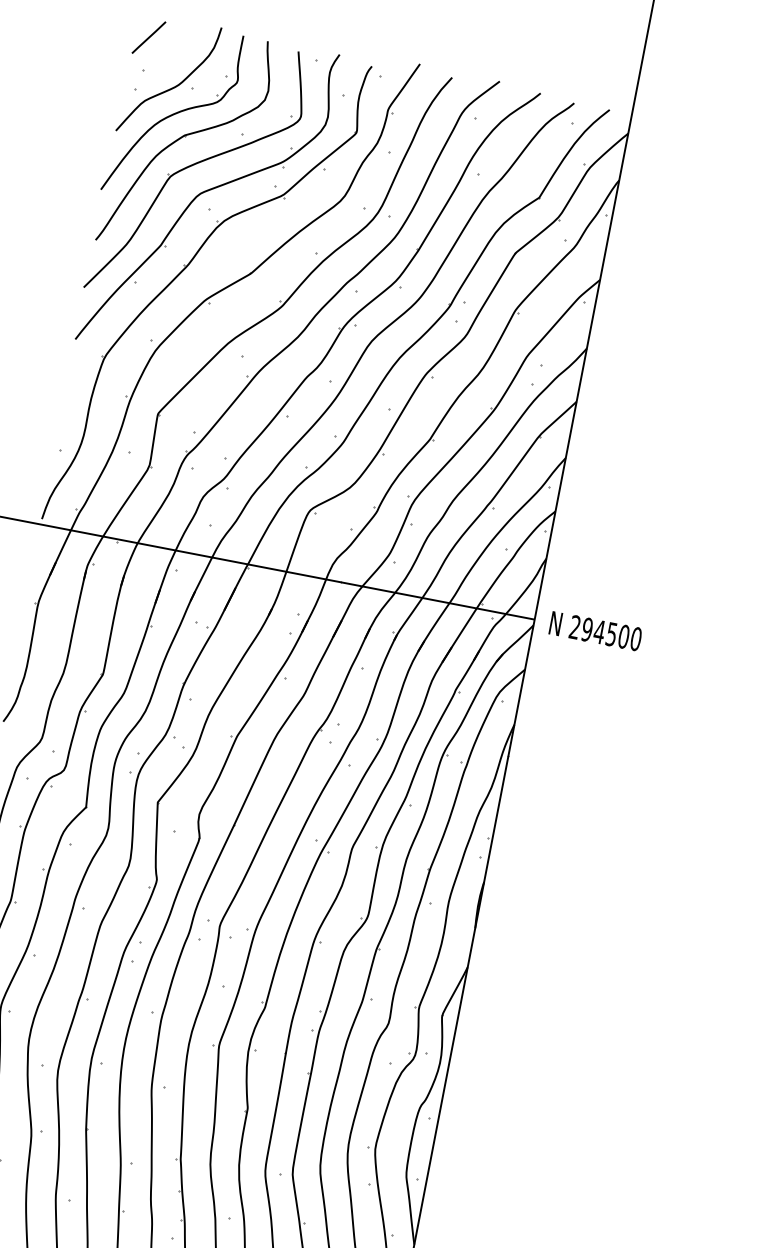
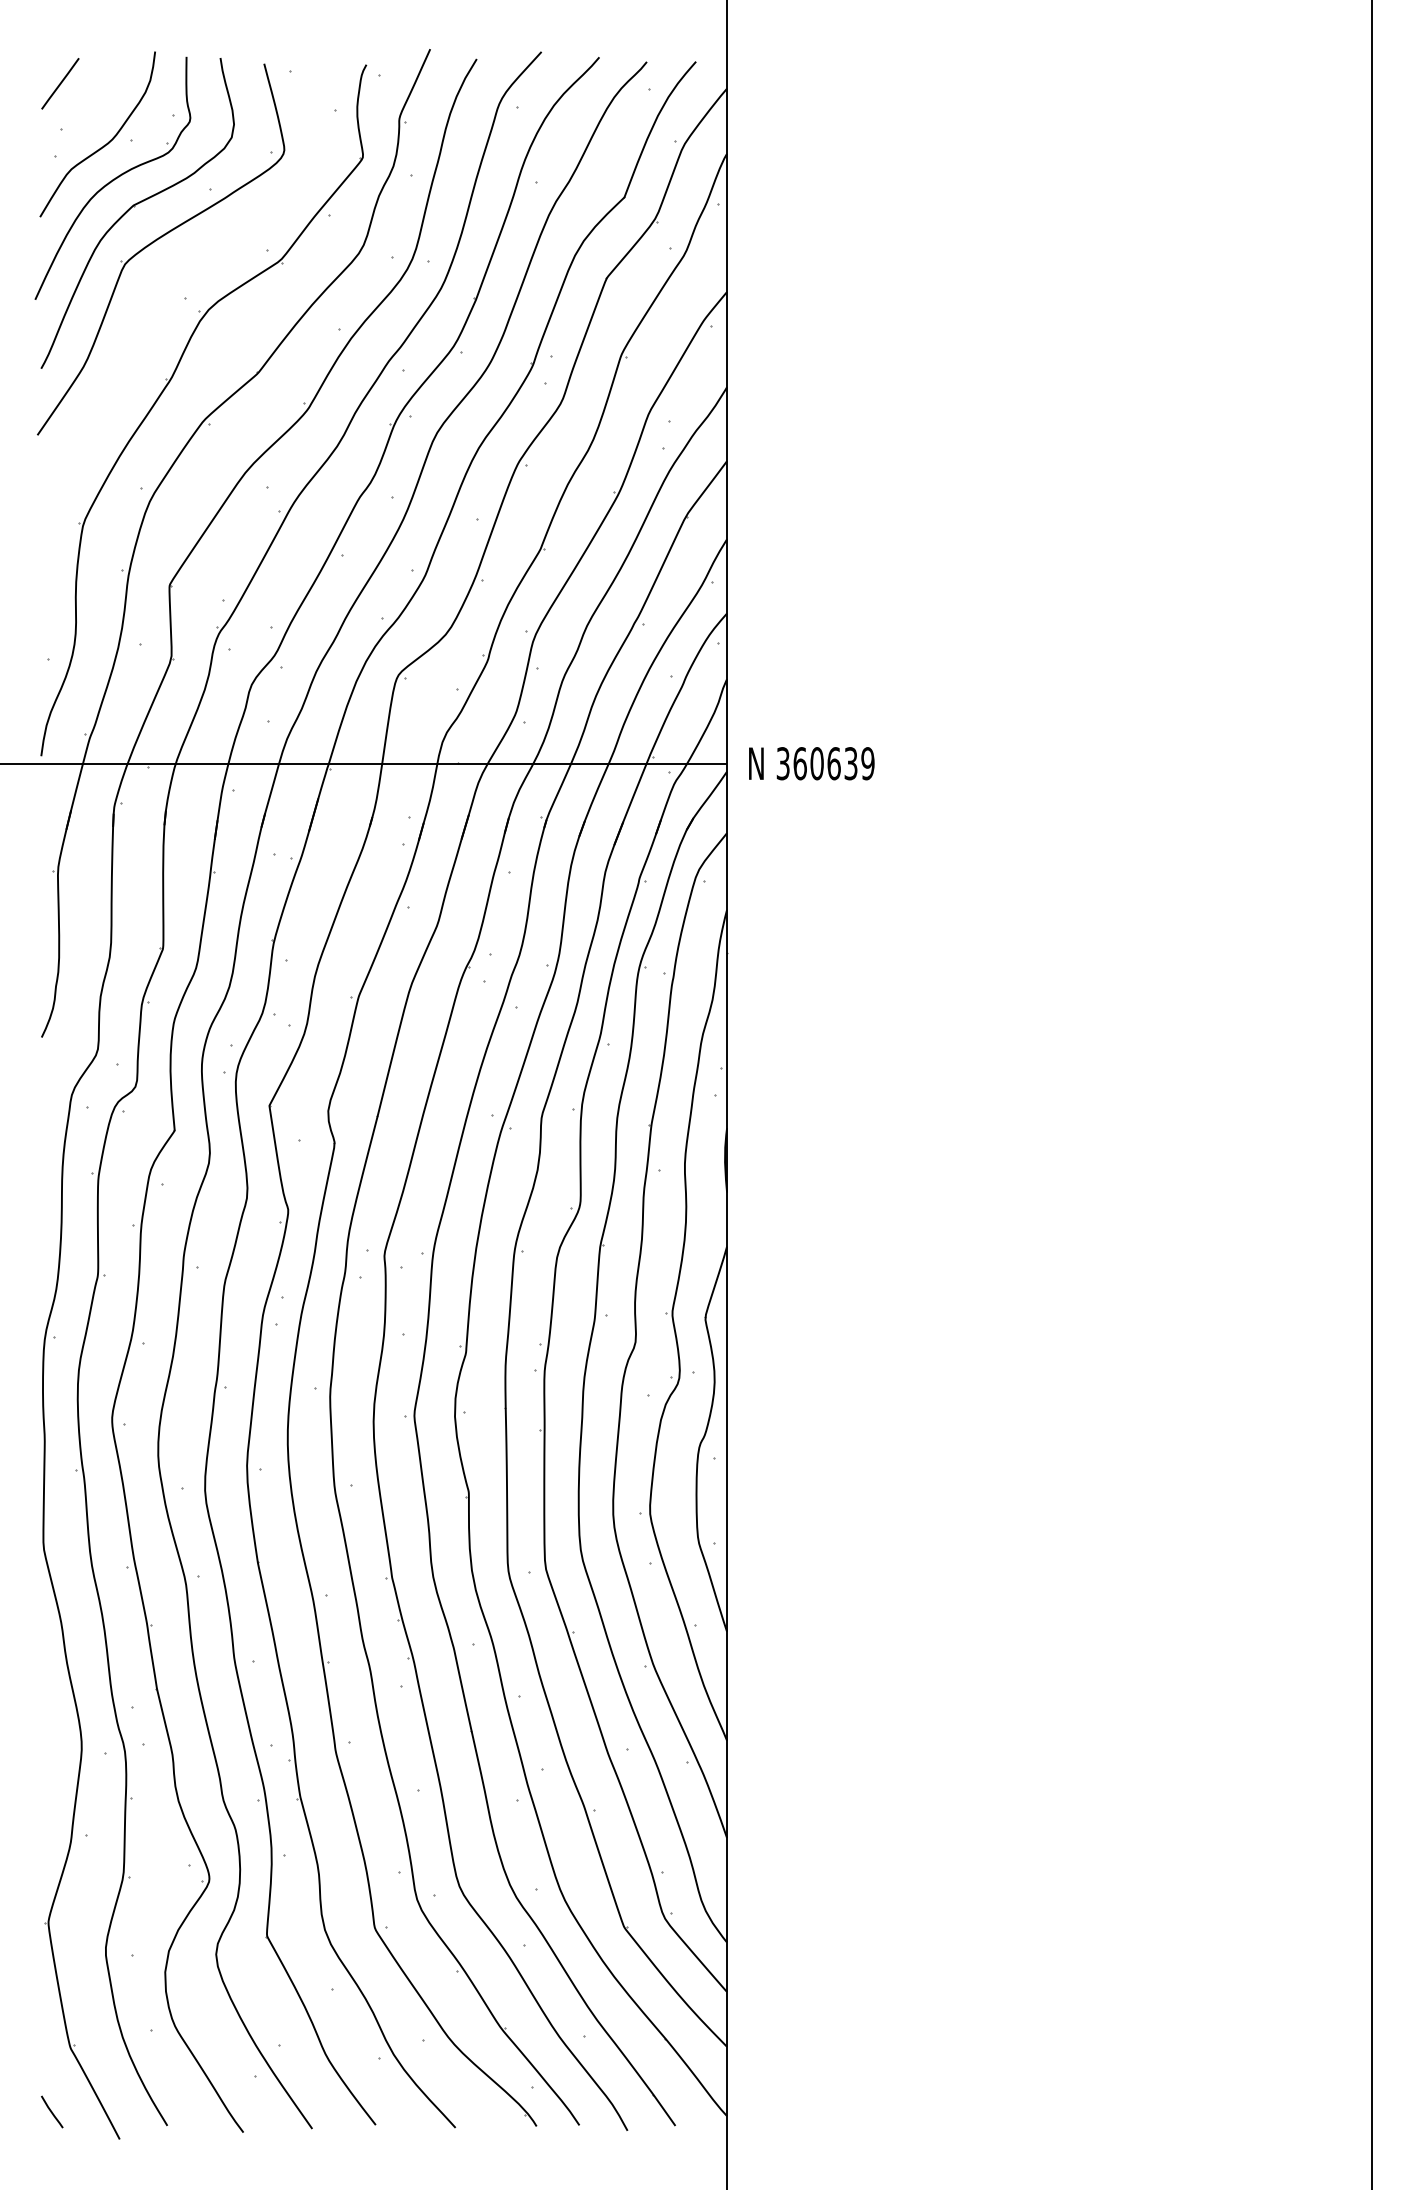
part: (206, 191) -> (177, 275), removed
text: (605, 633) -> (825, 763), 294500 -> 360639

